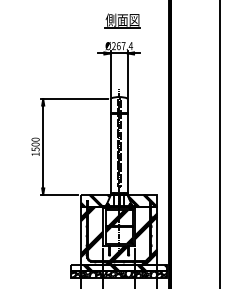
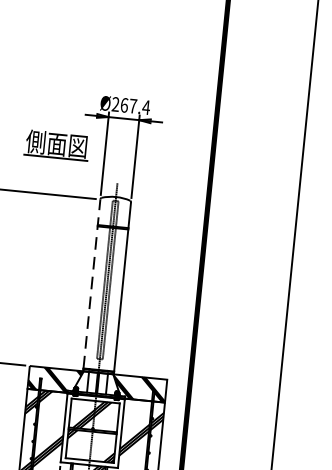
part: (122, 20) -> (56, 144), moved
line: (110, 146) -> (91, 284), solid -> dashed

